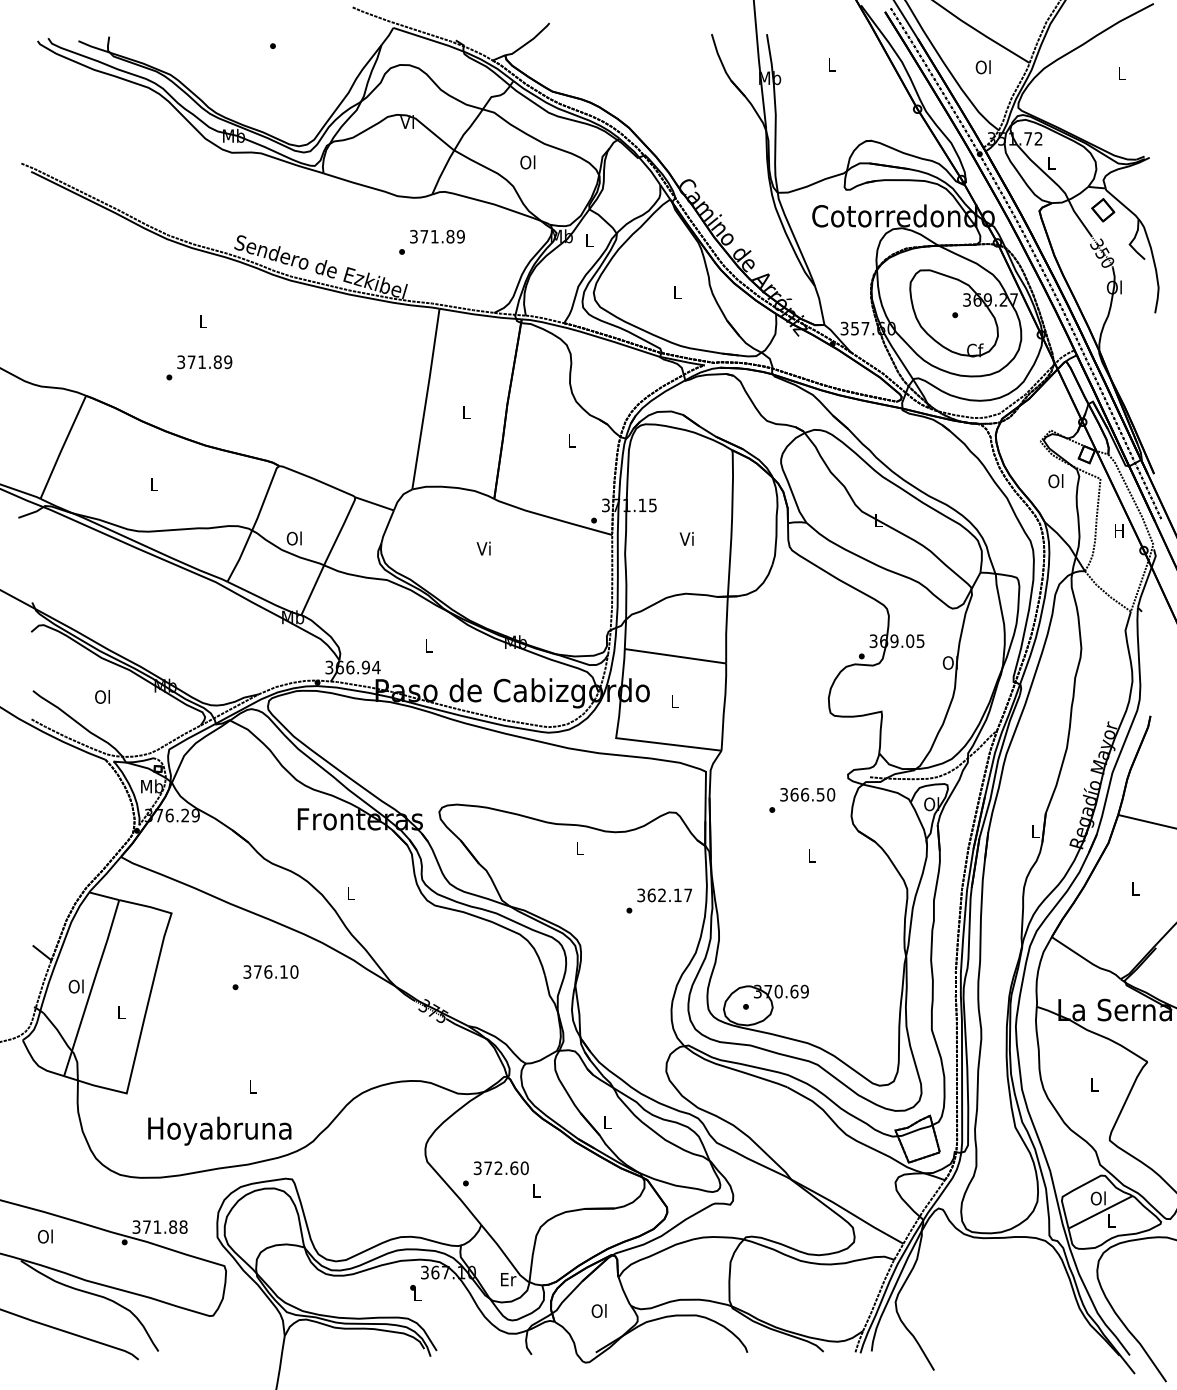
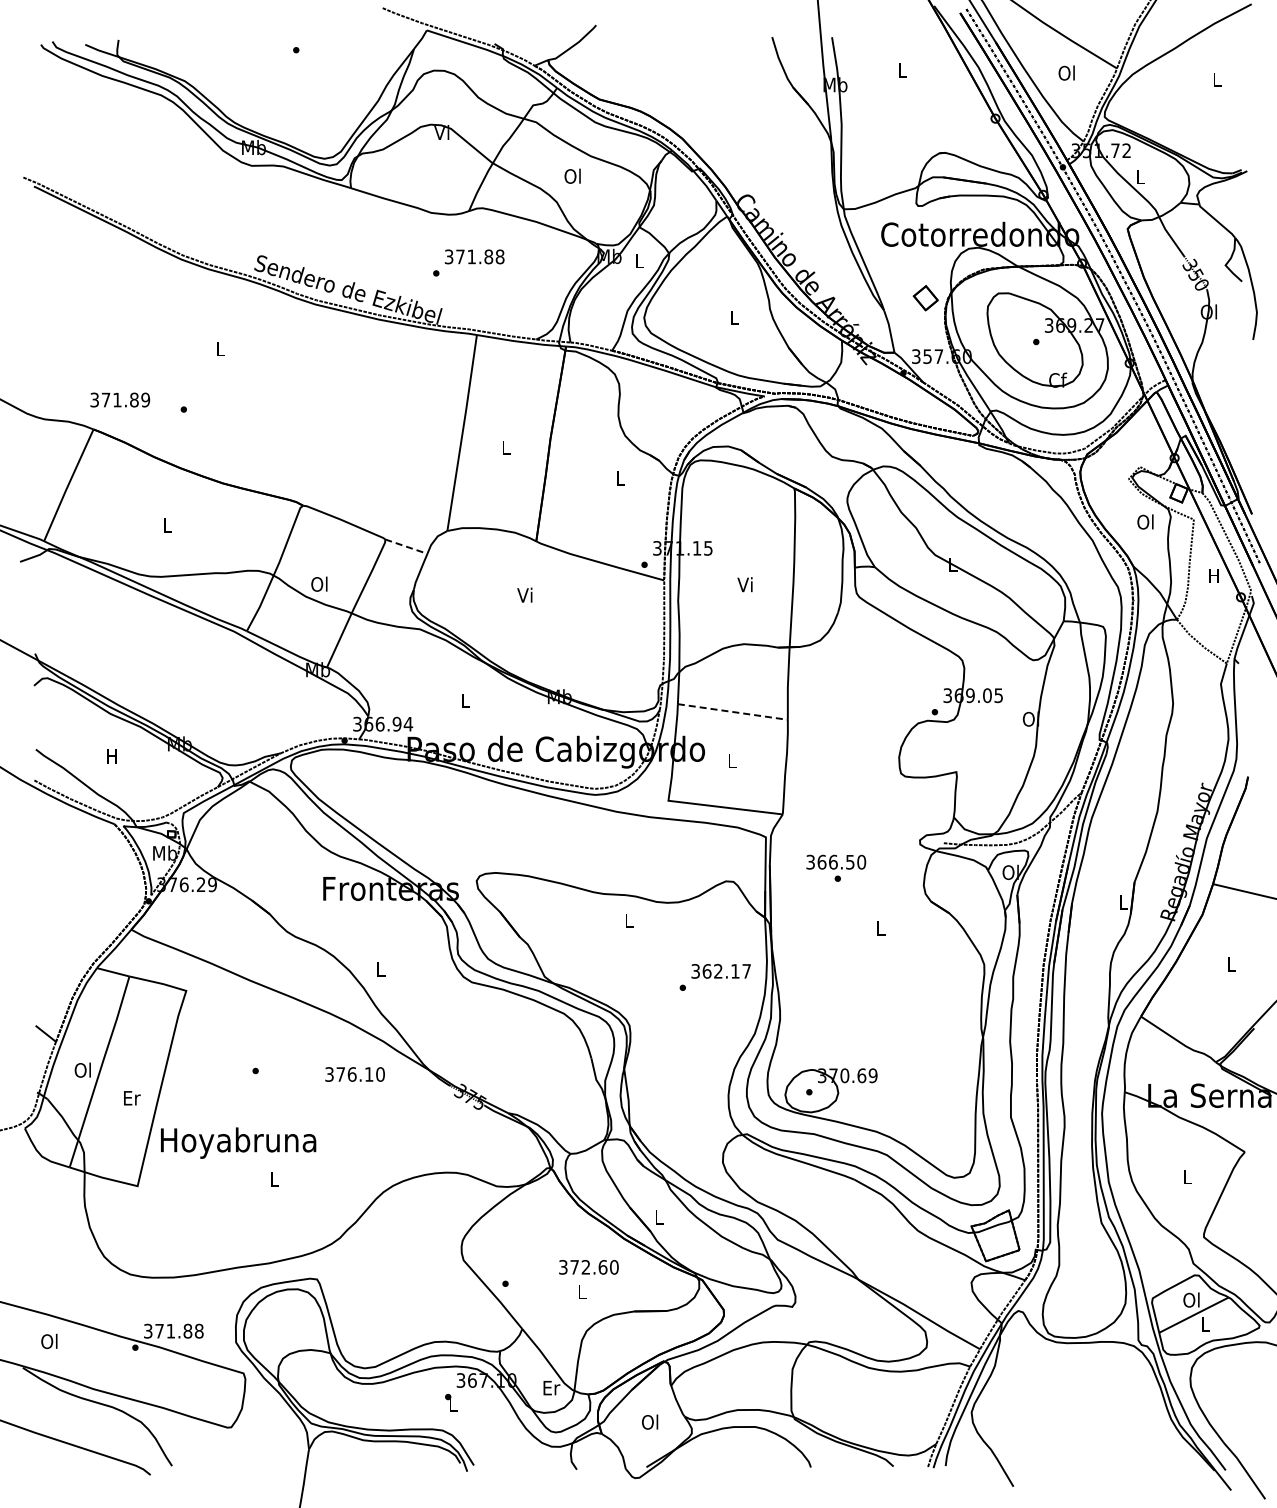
part: (1102, 210) -> (925, 298), moved
text: (460, 236) -> (499, 256), 371.89 -> 371.88
text: (204, 361) -> (120, 399), moved
line: (374, 503) -> (406, 546), solid -> dashed
line: (675, 656) -> (732, 712), solid -> dashed
text: (102, 696) -> (111, 755), Ol -> H
text: (807, 794) -> (836, 861), moved
text: (270, 972) -> (354, 1074), moved
text: (122, 1012) -> (132, 1098), L -> Er
text: (219, 1130) -> (238, 1142), moved
text: (500, 1168) -> (588, 1267), moved

